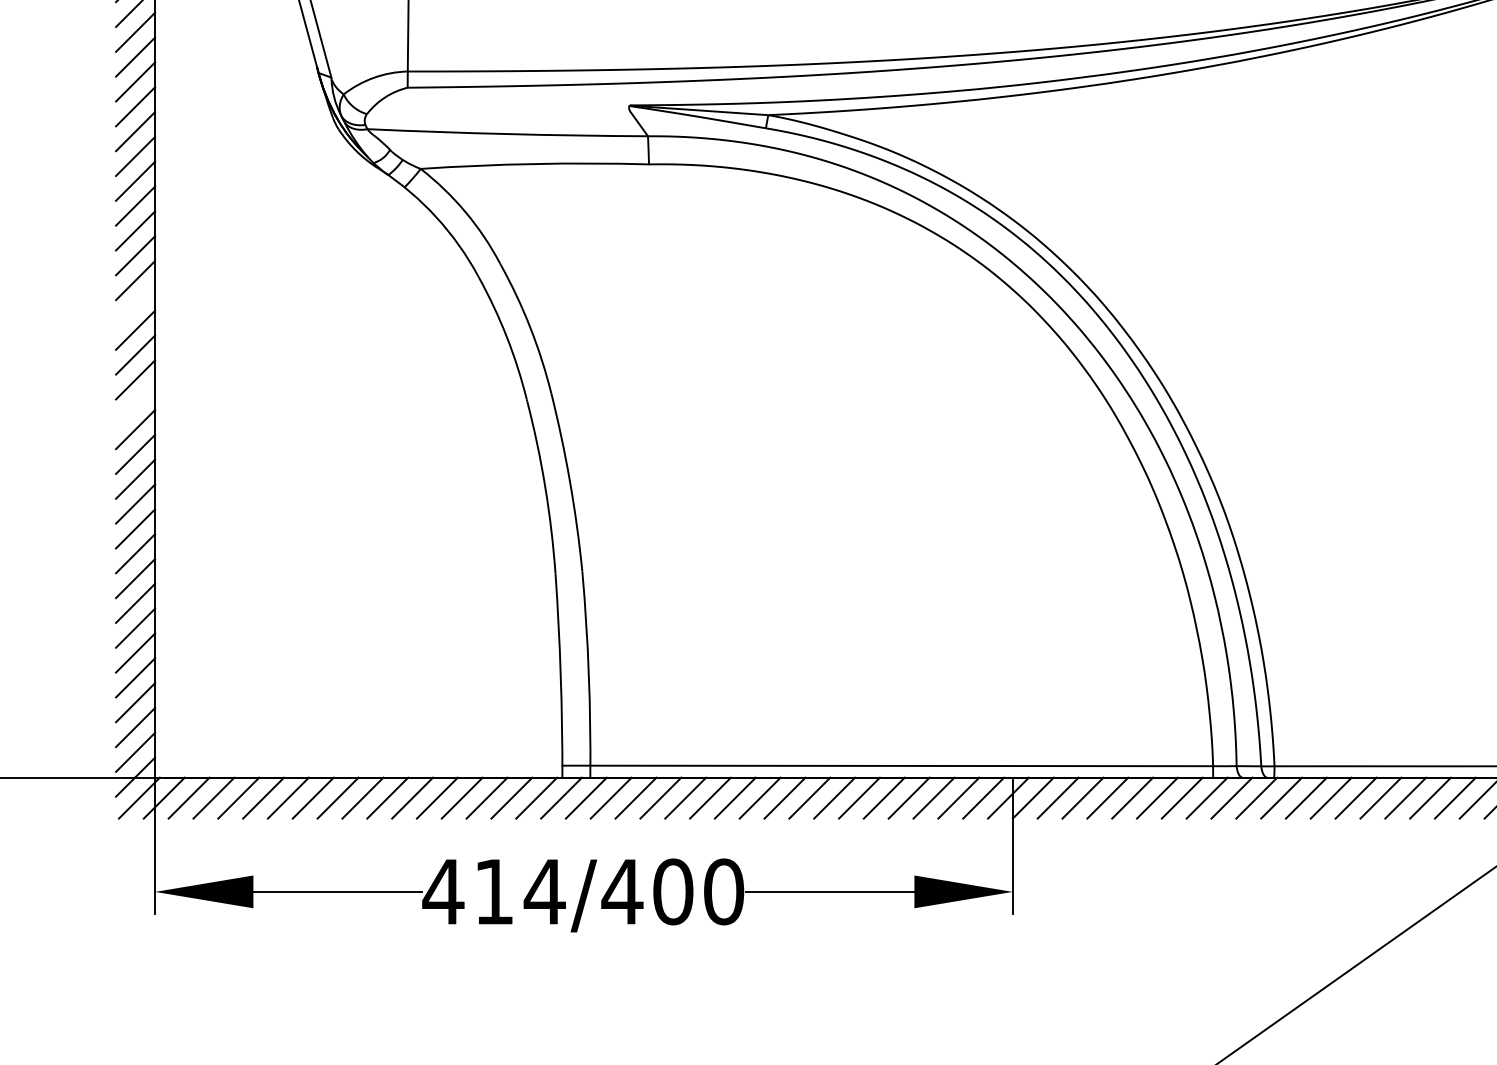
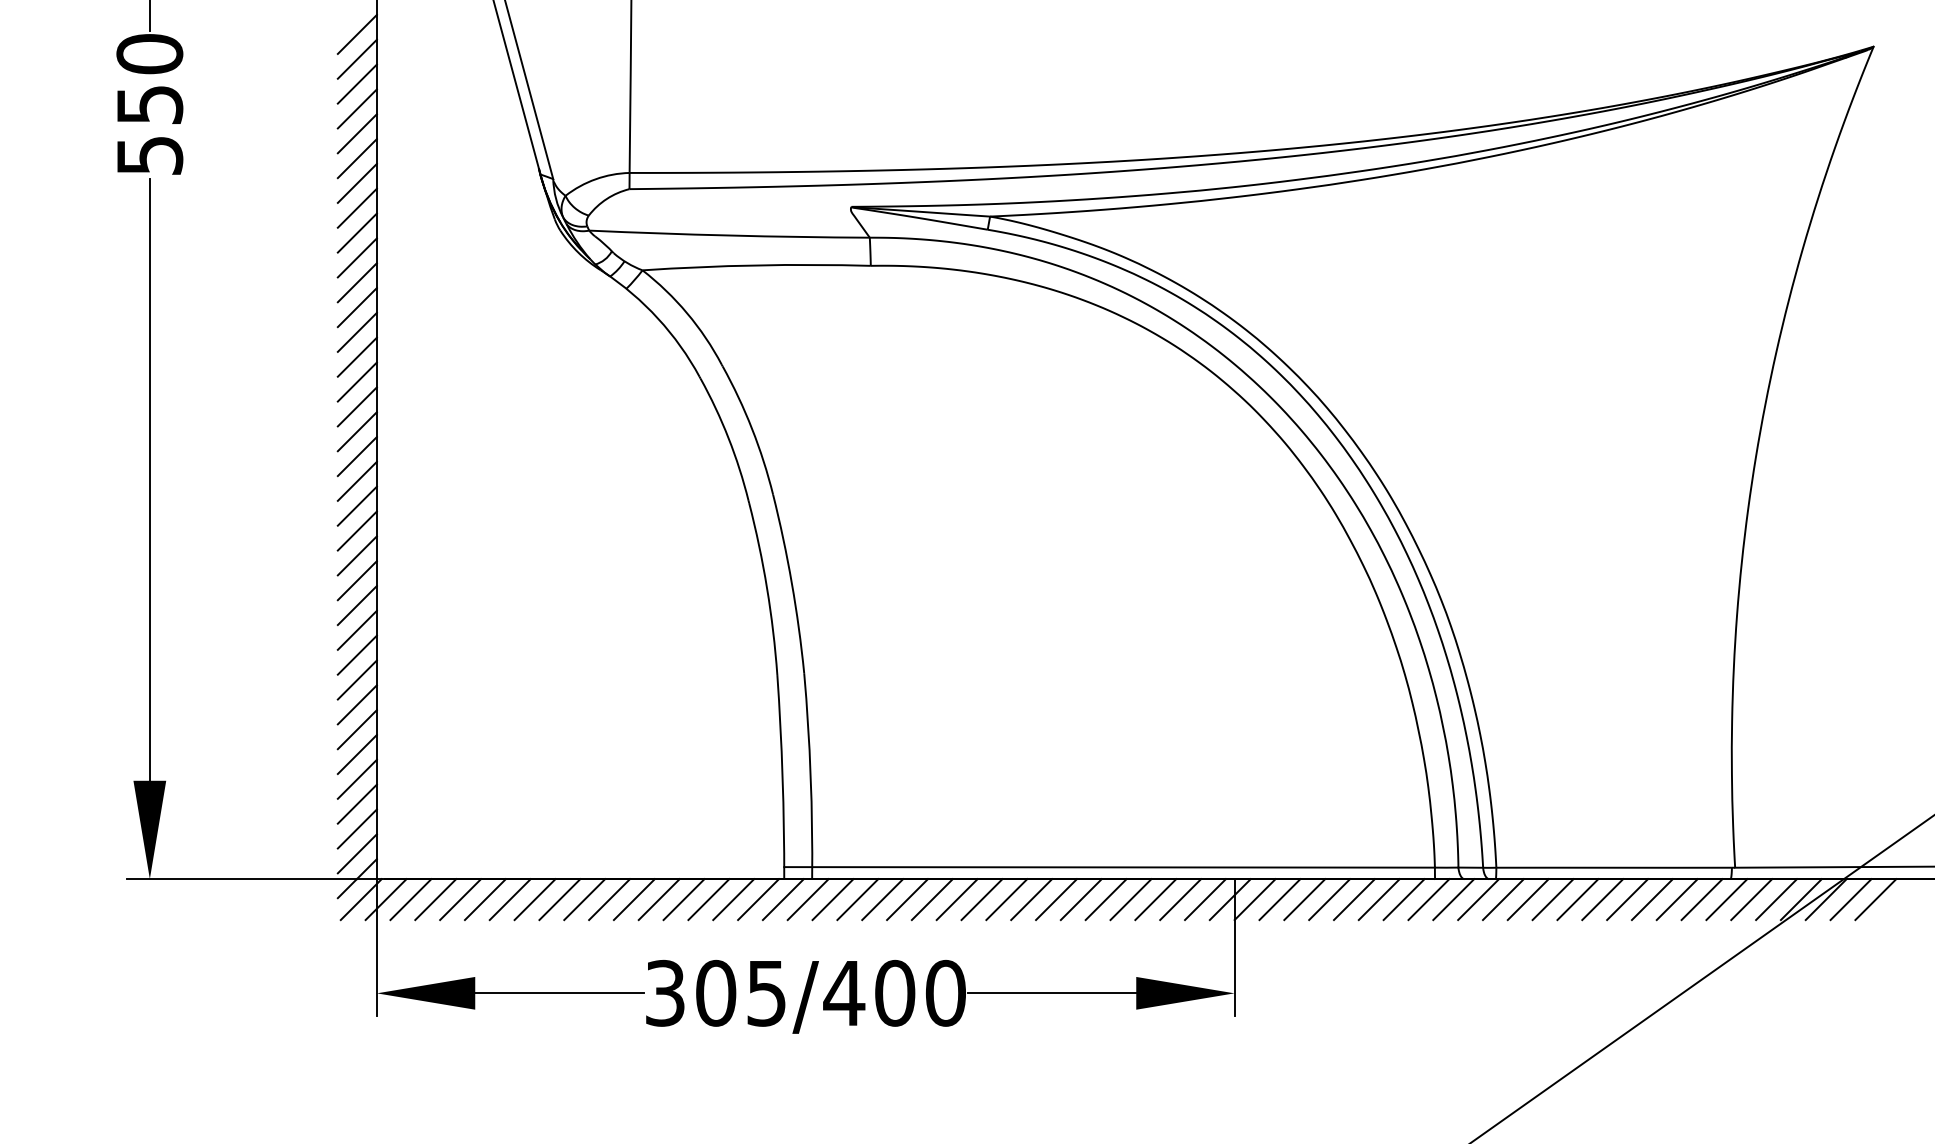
line: (134, 305) -> (356, 406), added
line: (134, 404) -> (356, 505), added
text: (493, 891) -> (715, 992), 414/400 -> 305/400

